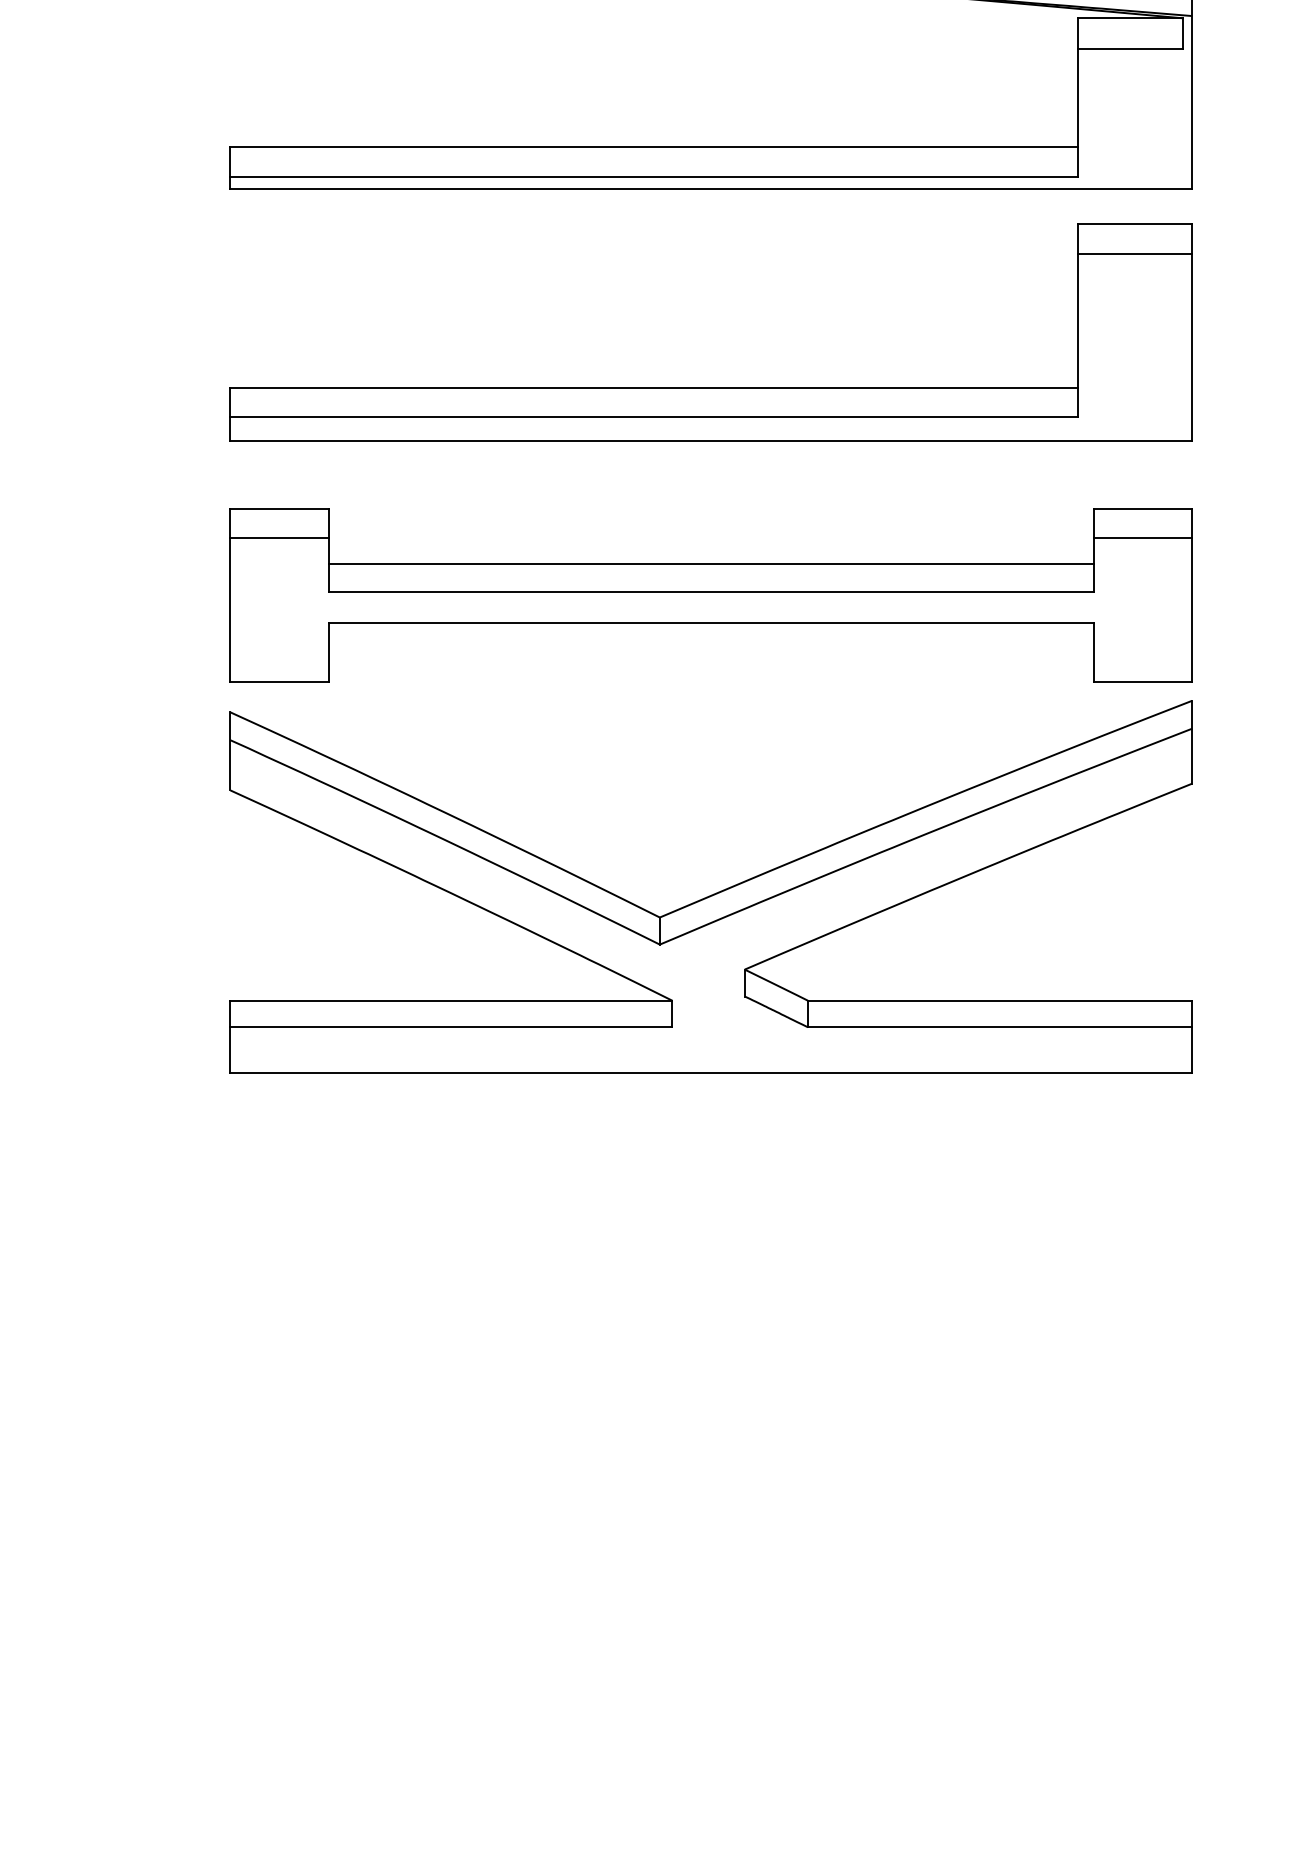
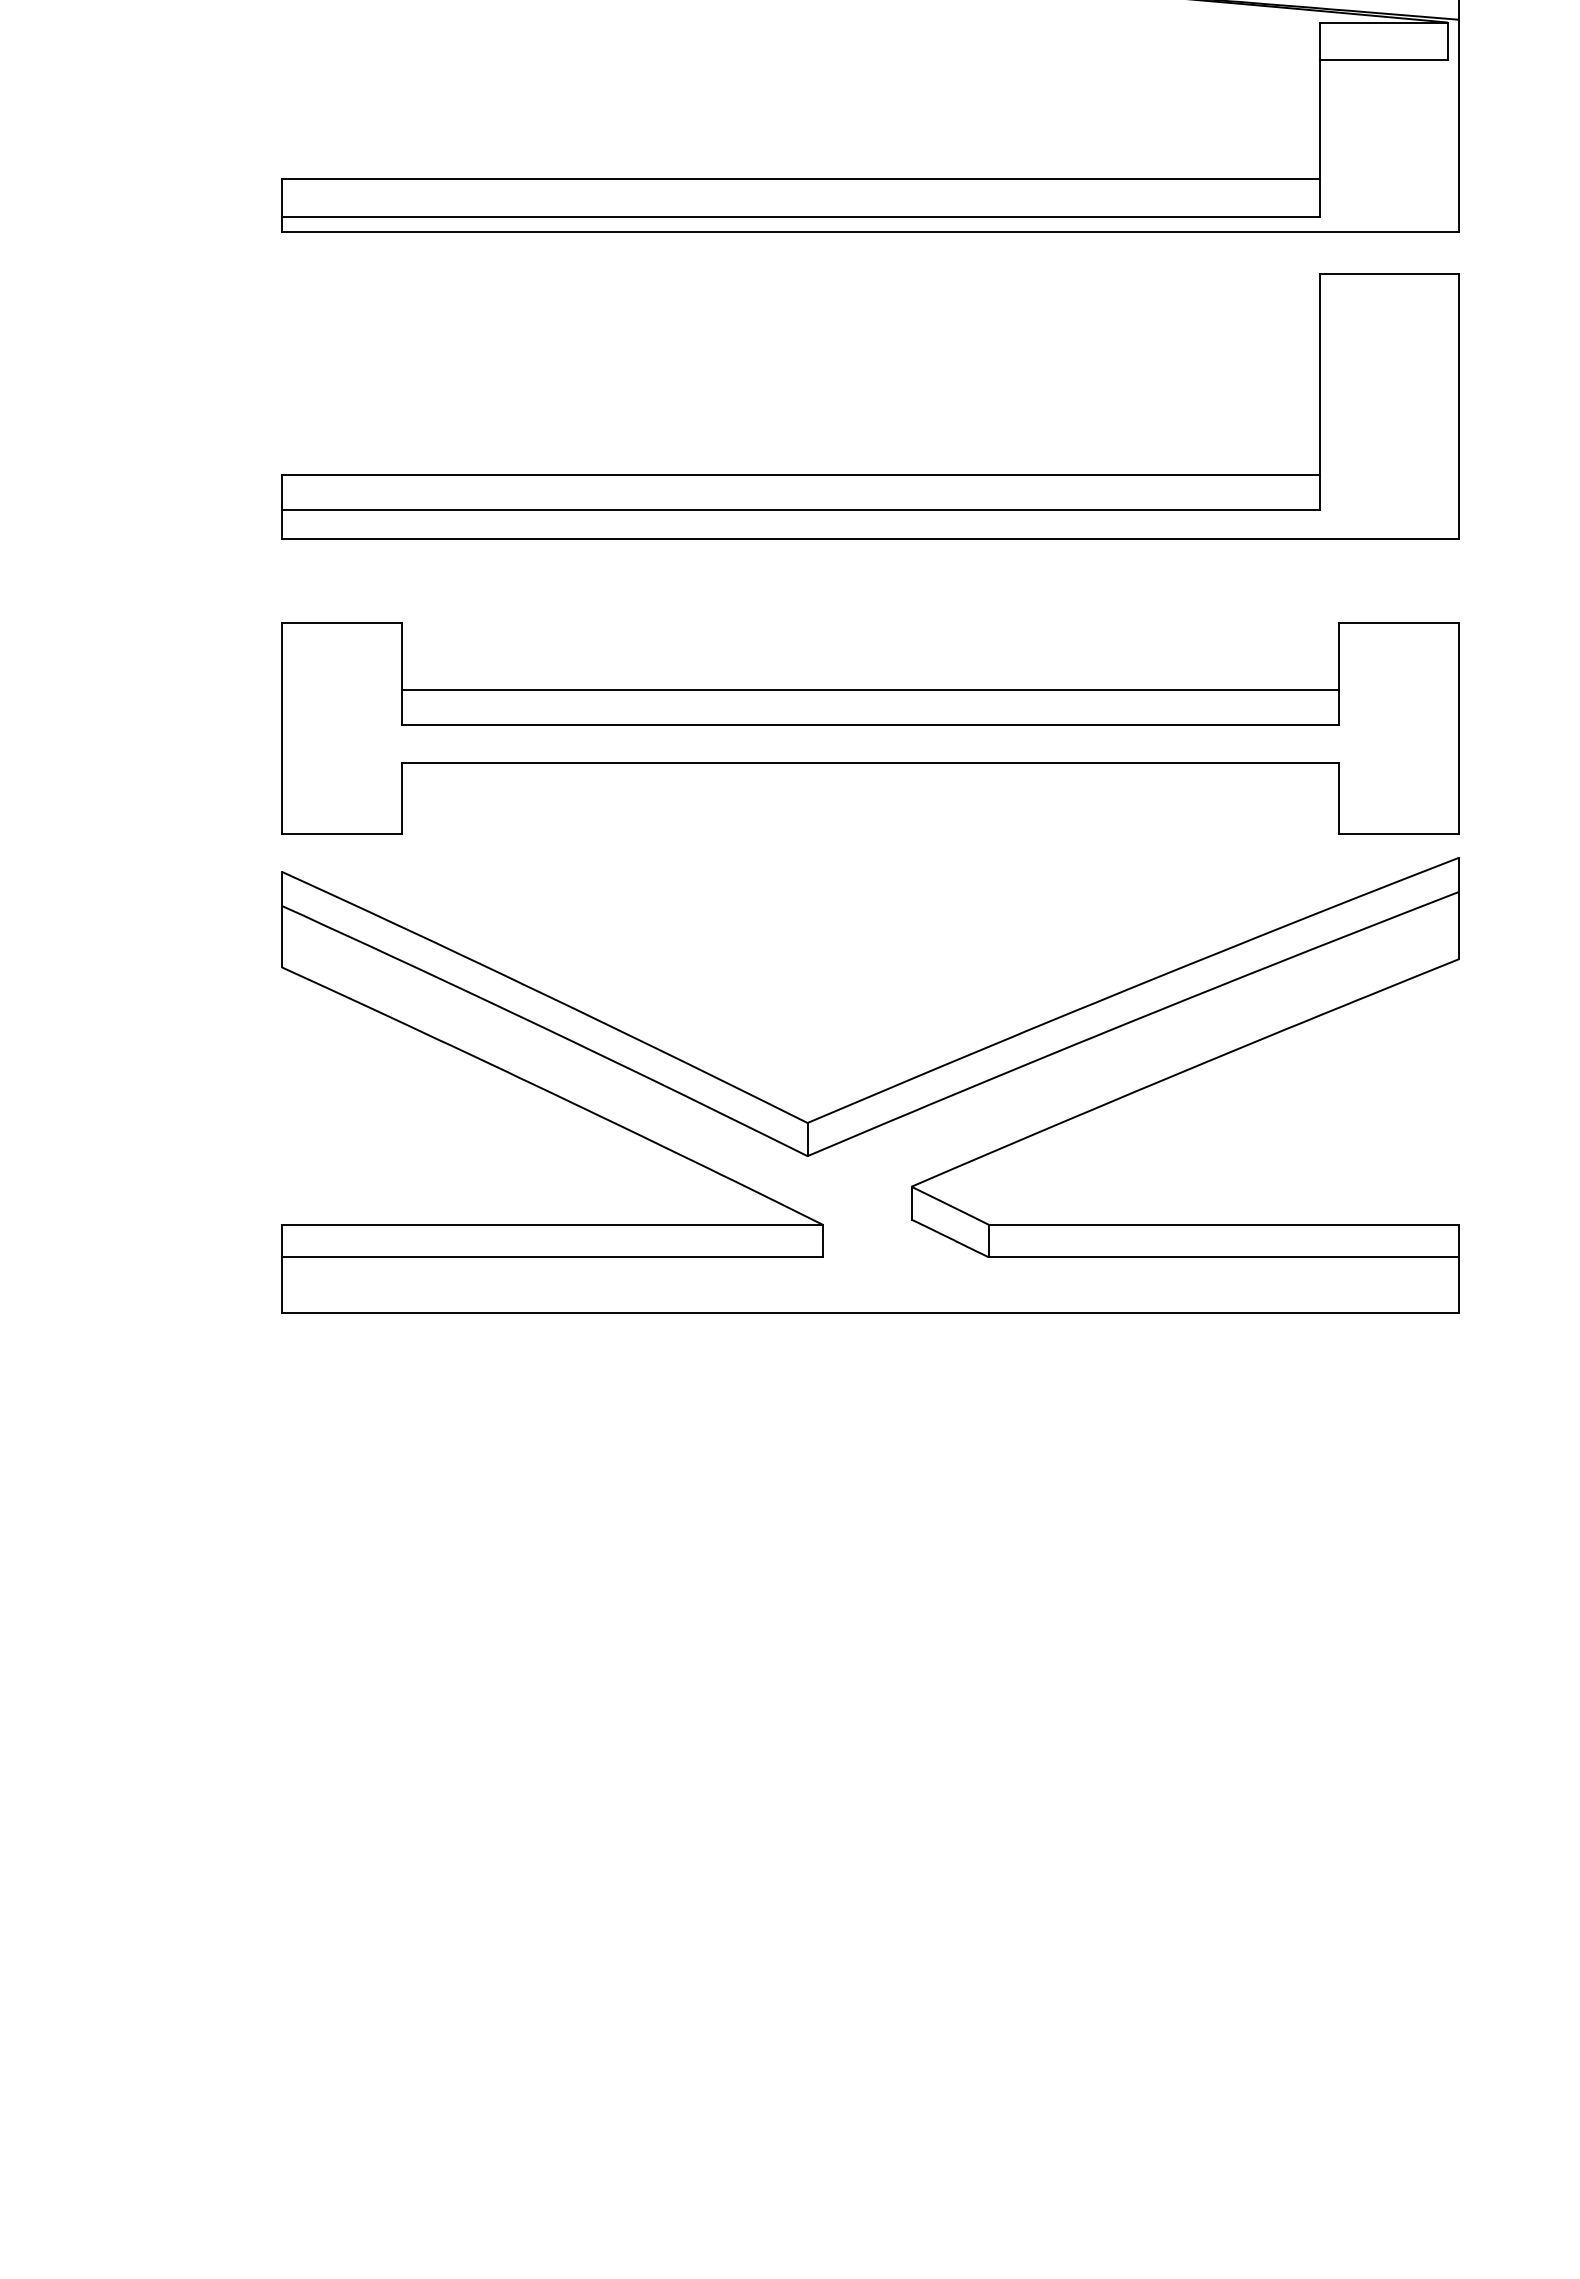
line: (1135, 254) -> (1389, 311), removed
line: (279, 537) -> (342, 658), removed
line: (1142, 537) -> (1398, 658), removed

